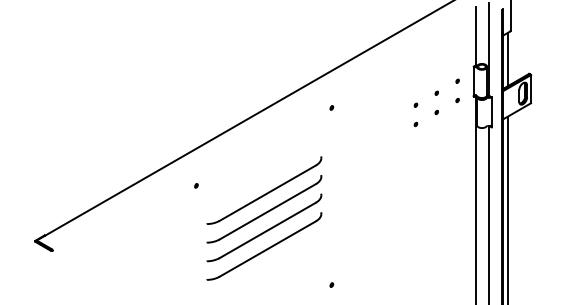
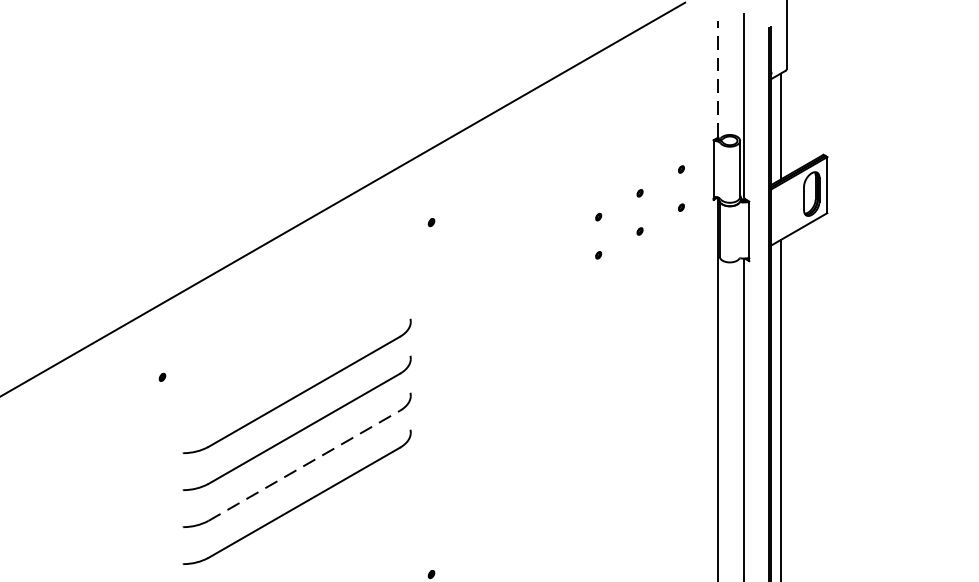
line: (476, 35) -> (718, 78), solid -> dashed
line: (267, 230) -> (303, 465), solid -> dashed

